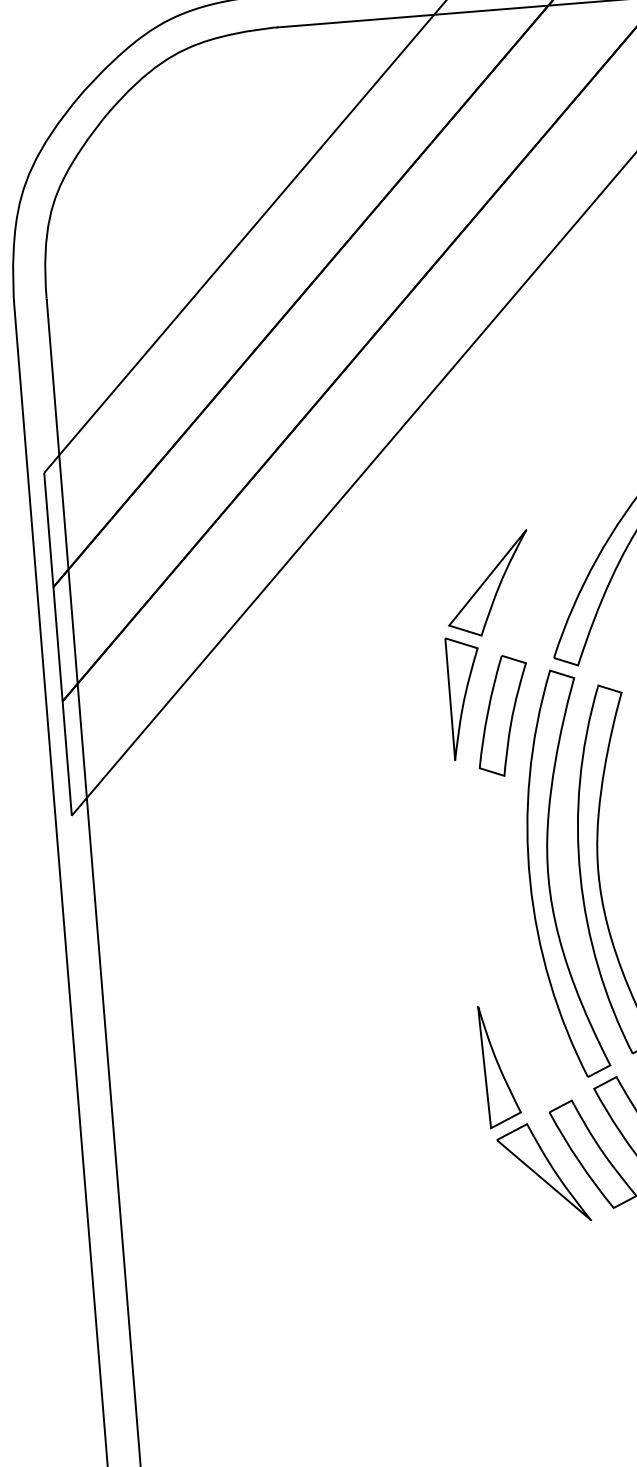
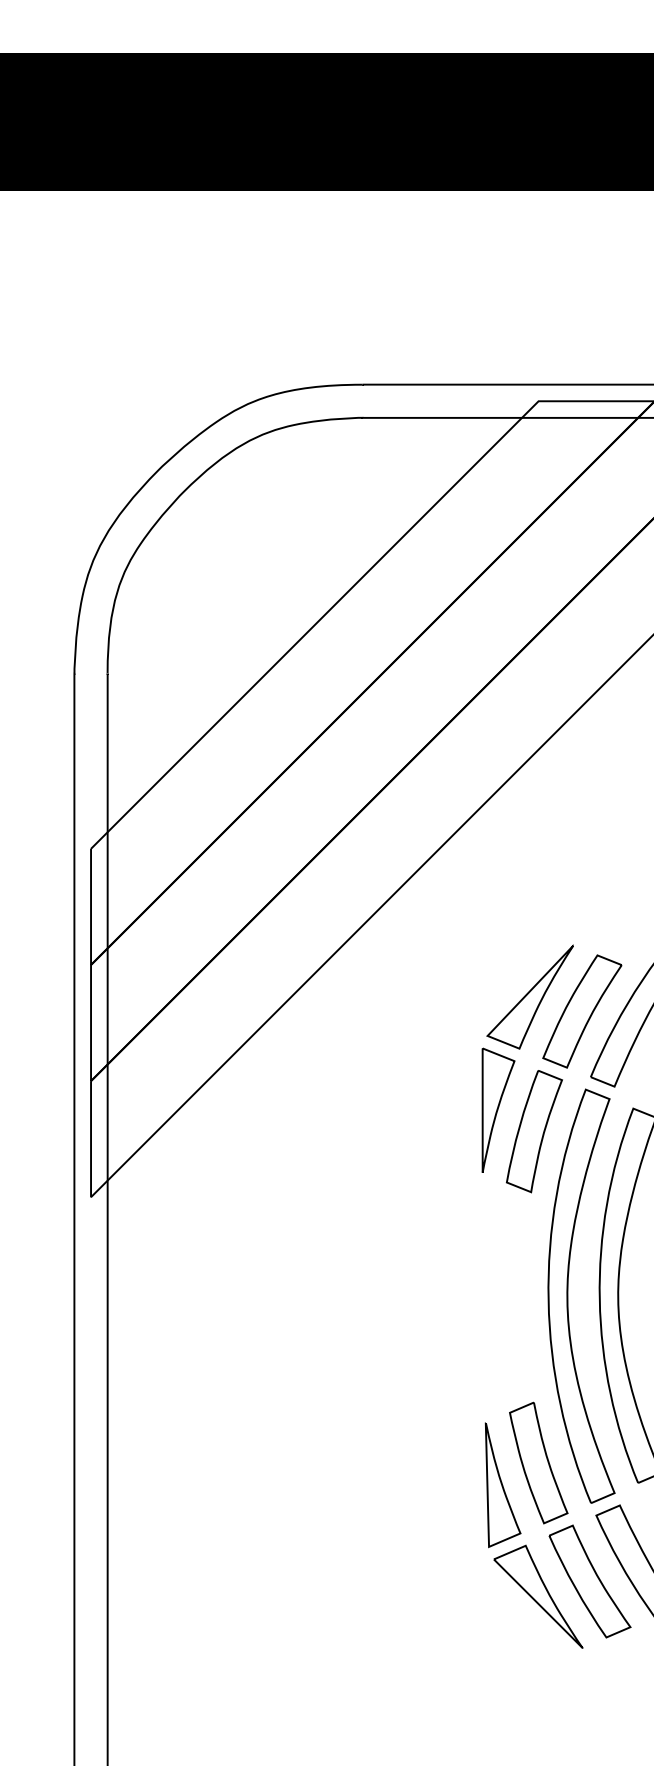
part: (540, 594) -> (582, 1011), added
part: (533, 1041) -> (538, 1462), added

